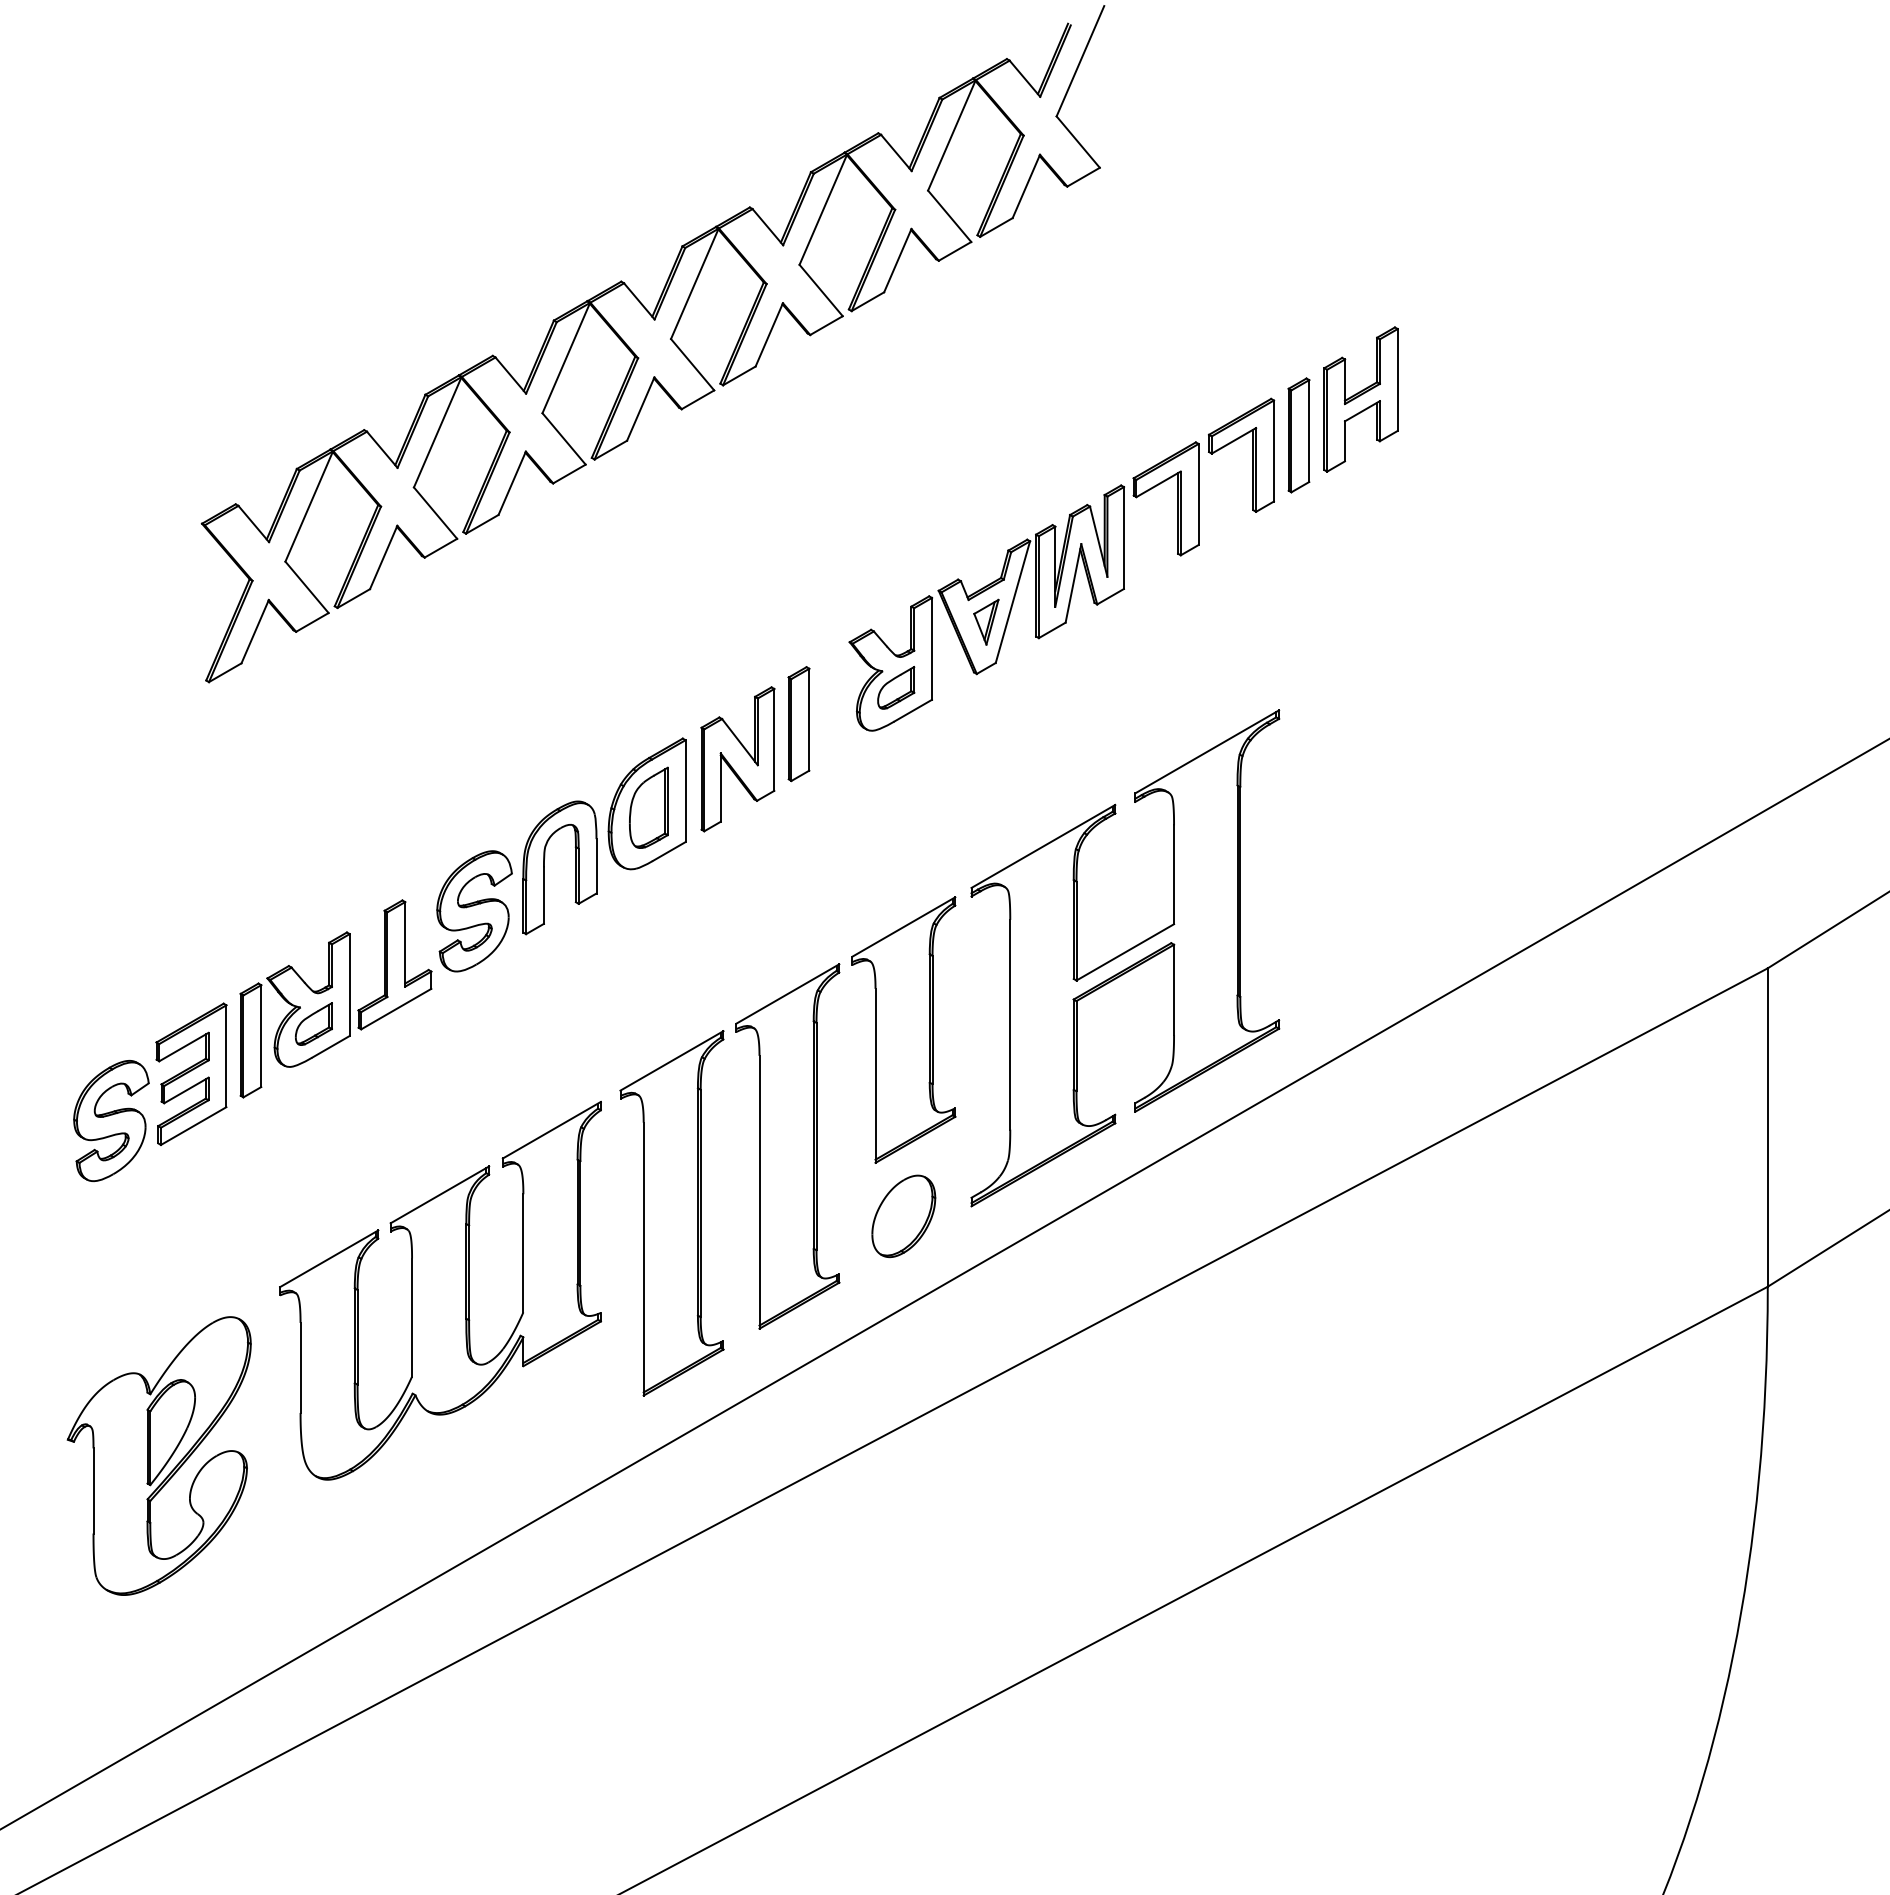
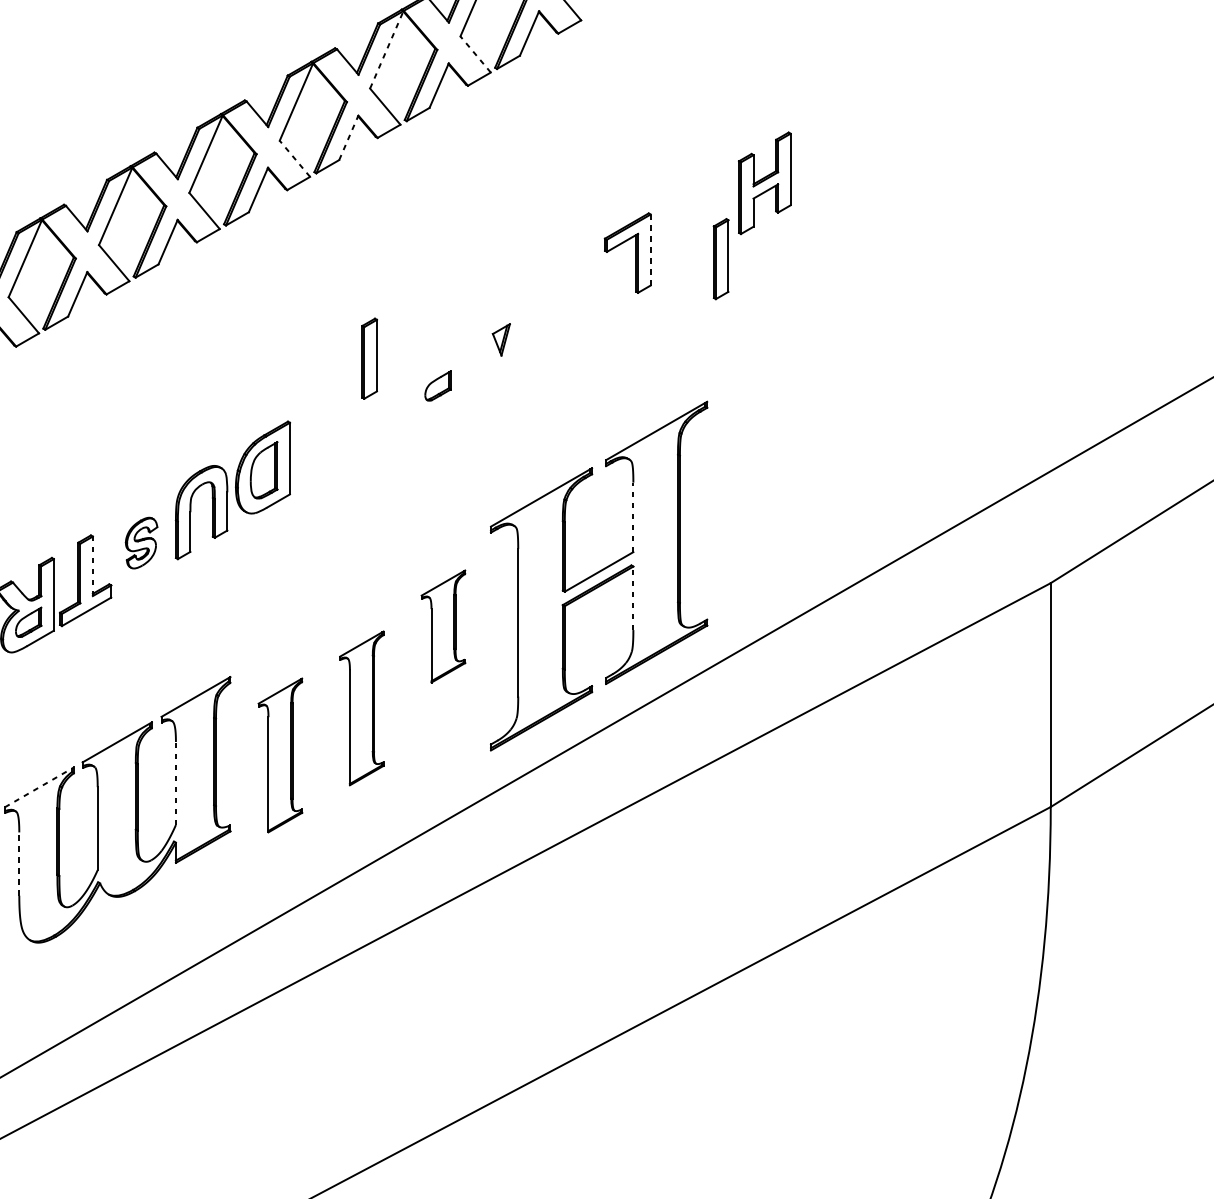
line: (823, 209) -> (386, 49), solid -> dashed
line: (949, 216) -> (475, 54), solid -> dashed
line: (769, 334) -> (348, 137), solid -> dashed
line: (692, 364) -> (294, 158), solid -> dashed
part: (1298, 435) -> (720, 259), moved
part: (1252, 454) -> (688, 221), removed
line: (1198, 494) -> (650, 250), solid -> dashed
part: (986, 607) -> (501, 329), removed
part: (798, 724) -> (369, 359), moved
part: (737, 759) -> (326, 436), removed
line: (1174, 874) -> (633, 517), solid -> dashed
part: (474, 911) -> (141, 543), size x0.6
line: (405, 943) -> (93, 565), solid -> dashed
line: (1174, 989) -> (633, 598), solid -> dashed
part: (903, 1029) -> (443, 626), size x0.6
part: (787, 1146) -> (361, 708), size x0.6
part: (671, 1213) -> (280, 755), size x0.6
part: (903, 1216) -> (443, 757), removed
line: (523, 1252) -> (176, 782), solid -> dashed
line: (329, 1258) -> (39, 787), solid -> dashed
line: (300, 1367) -> (19, 863), solid -> dashed

